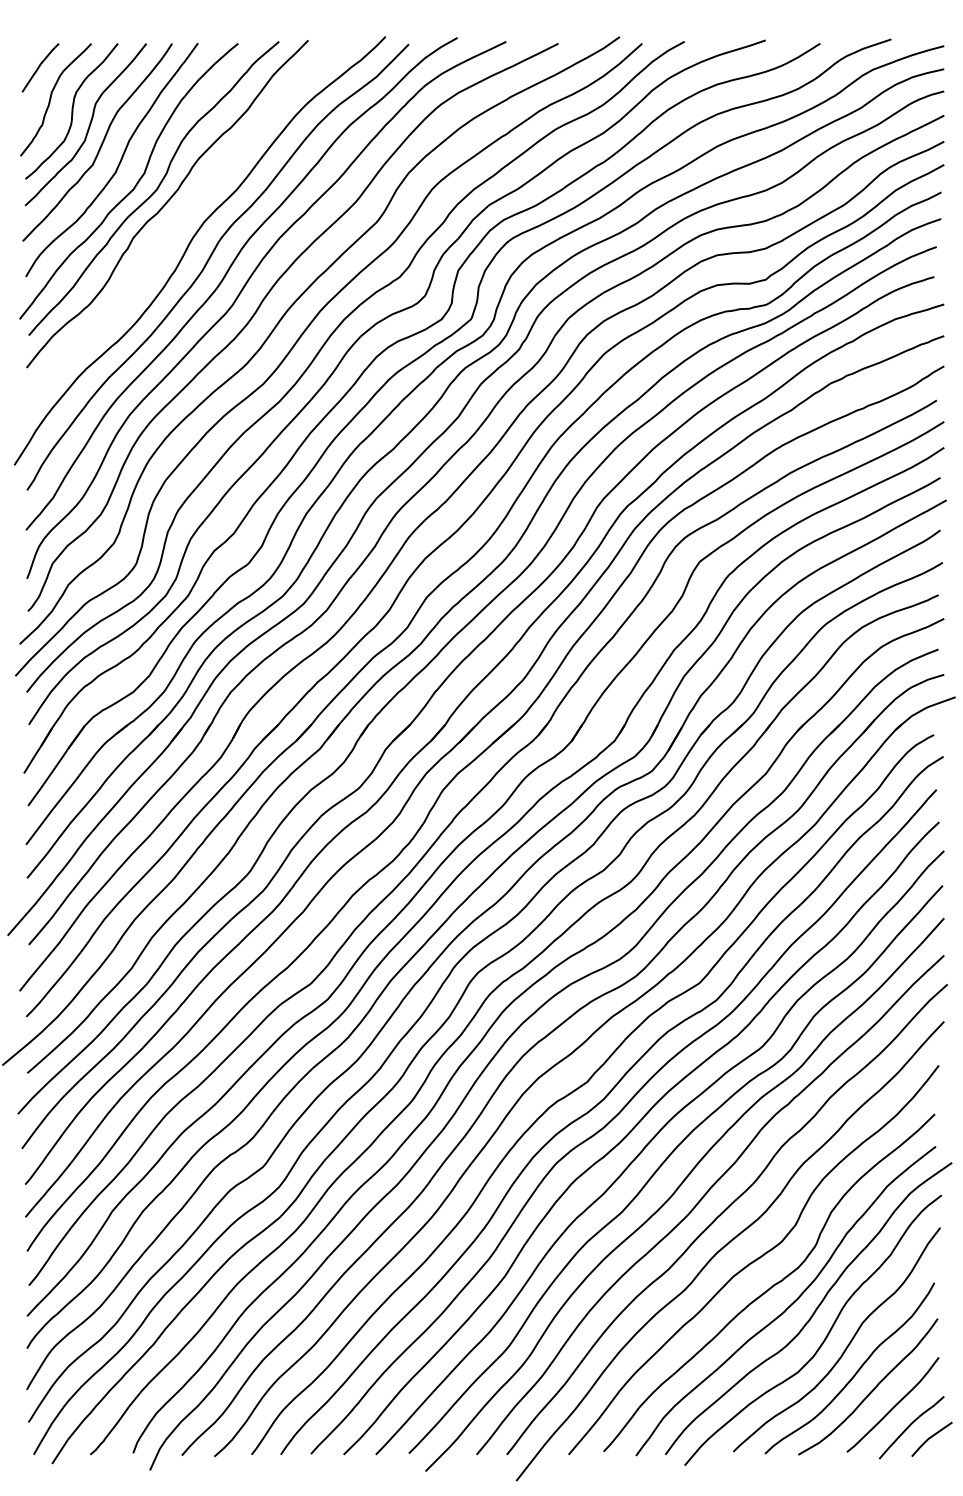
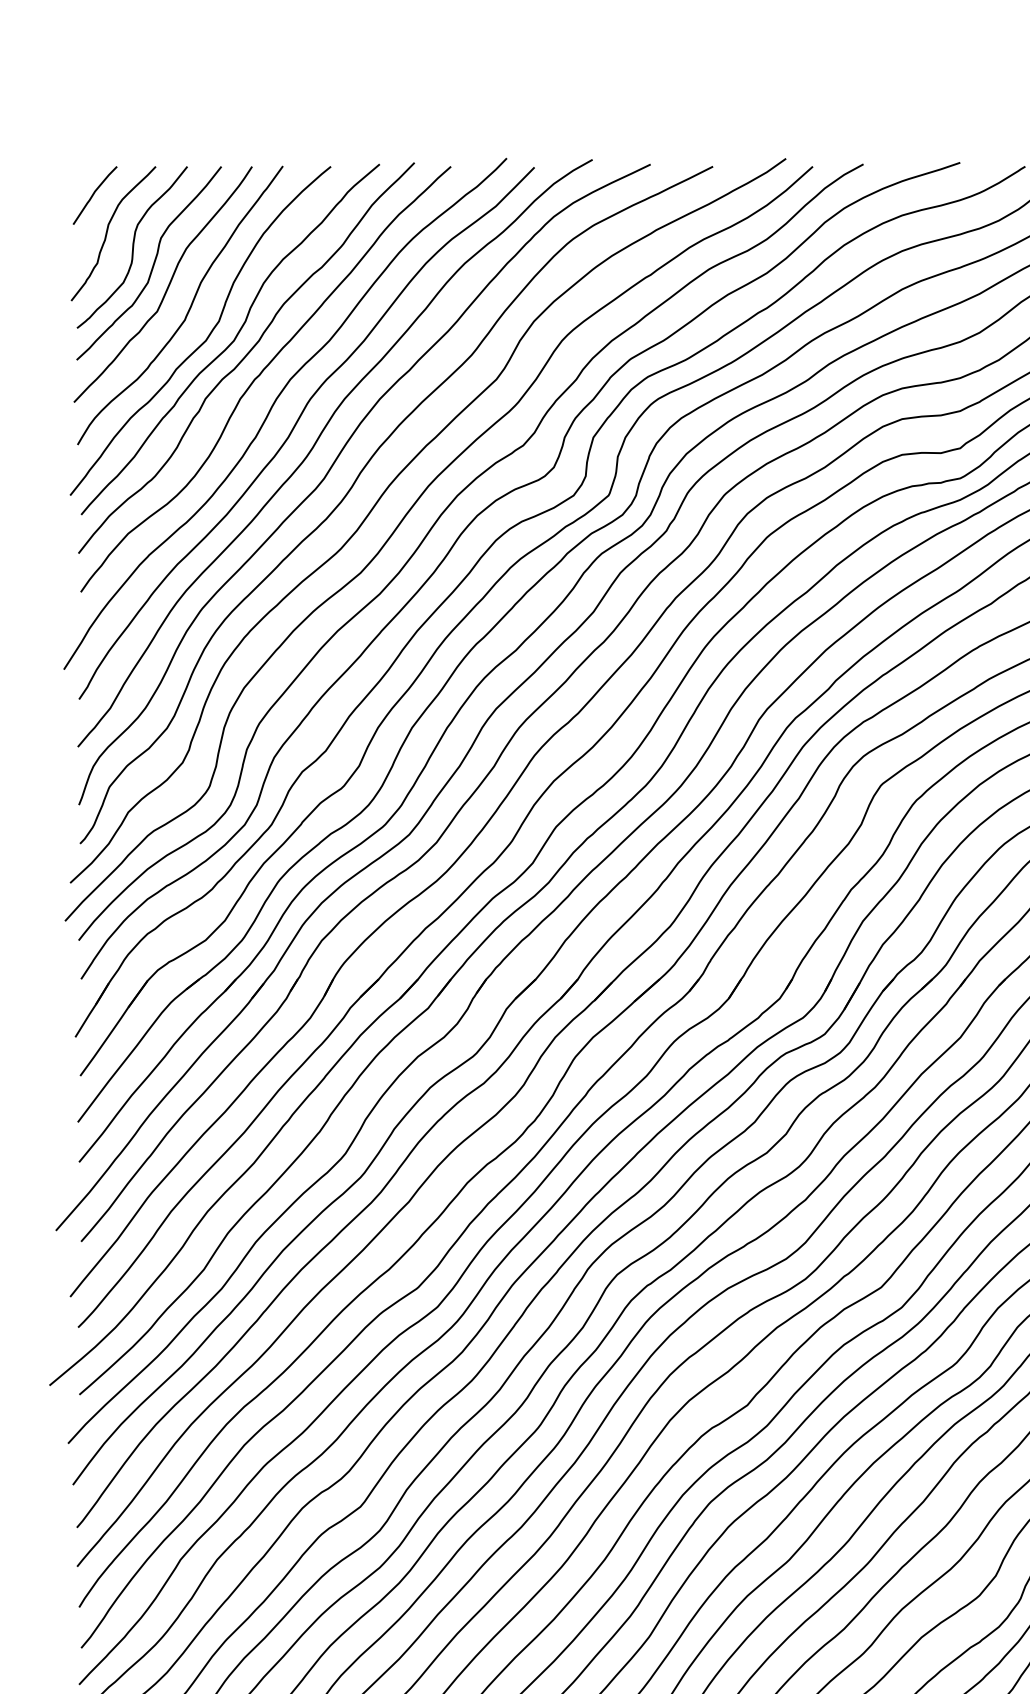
curve: (180, 217) -> (262, 374), added

